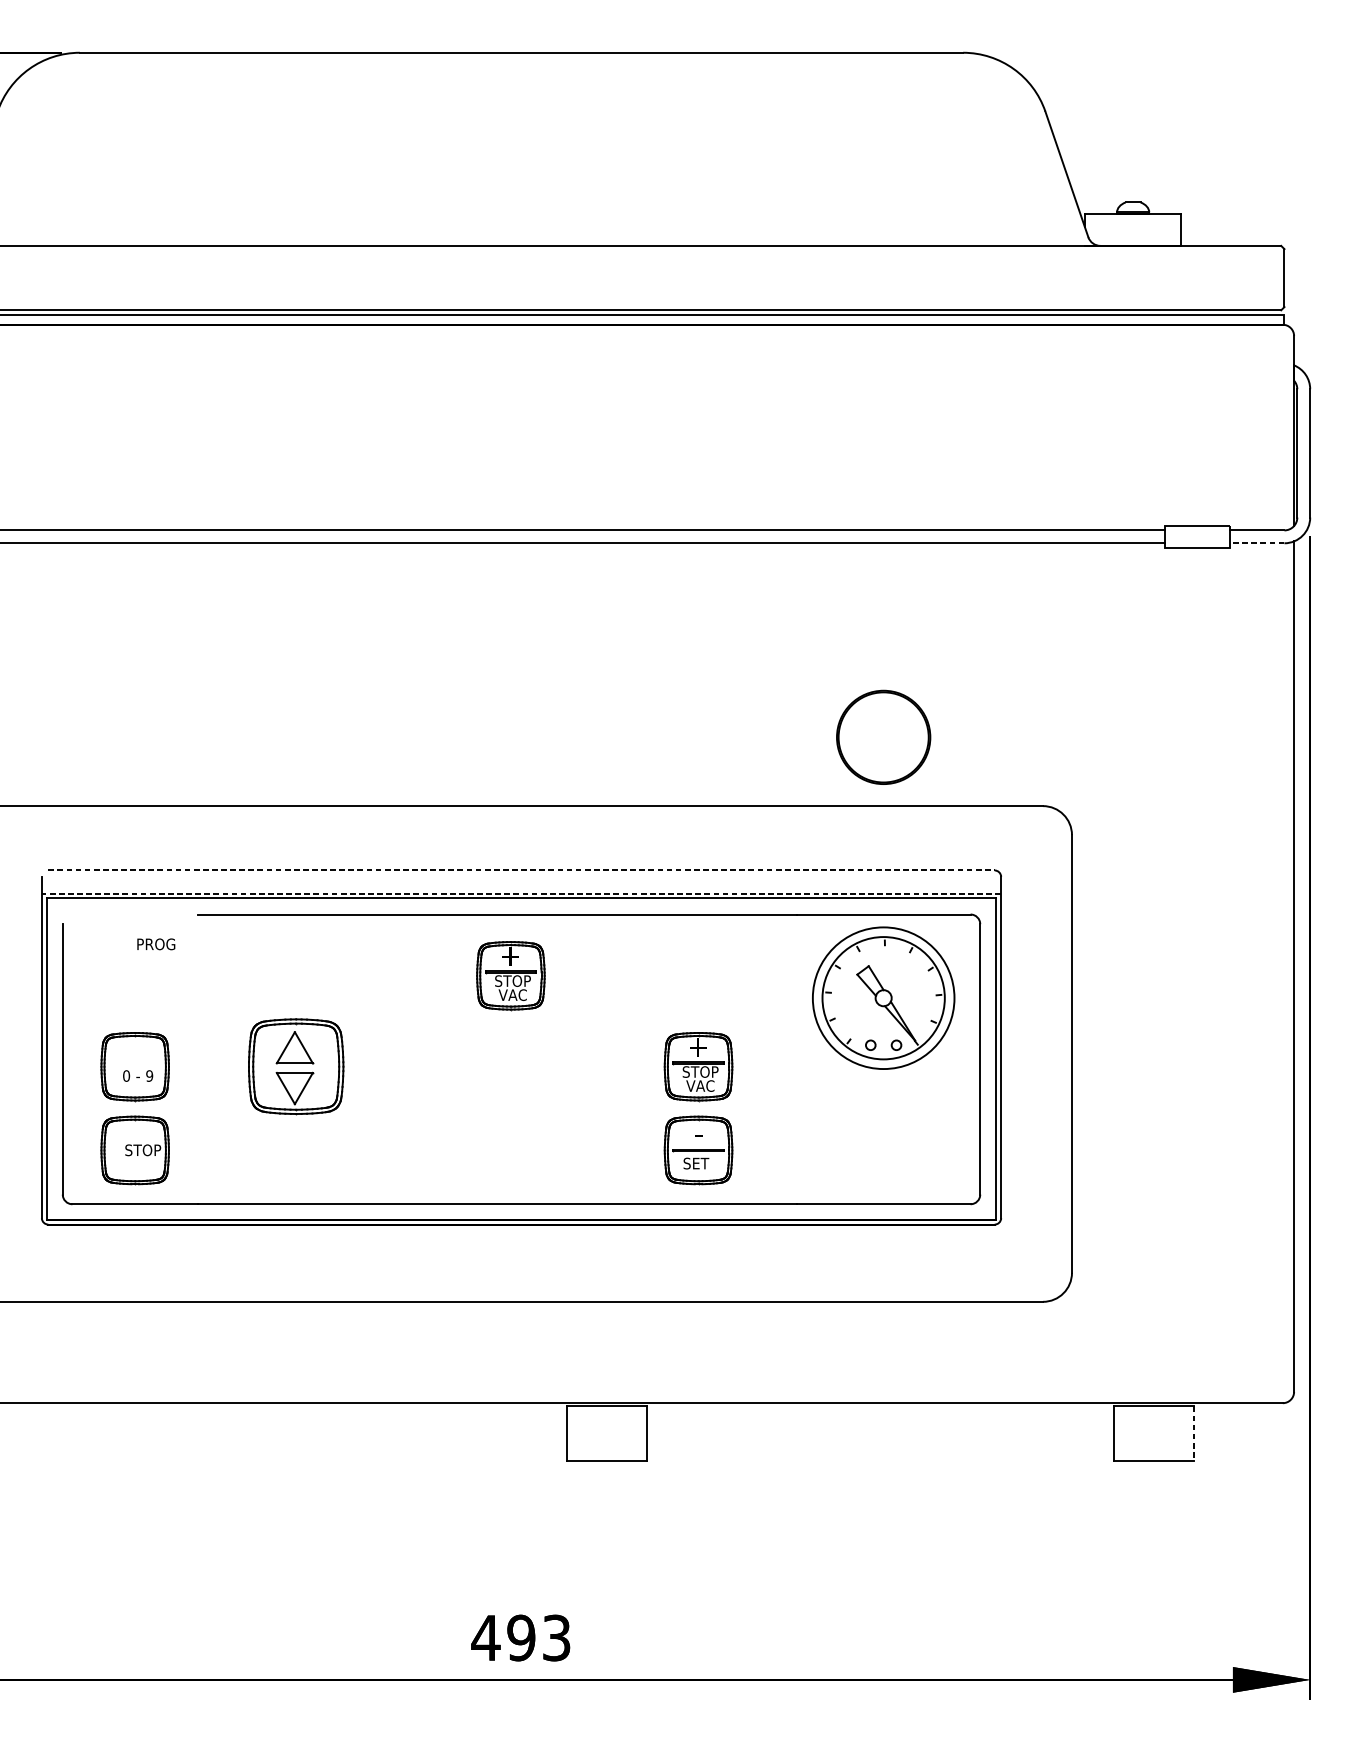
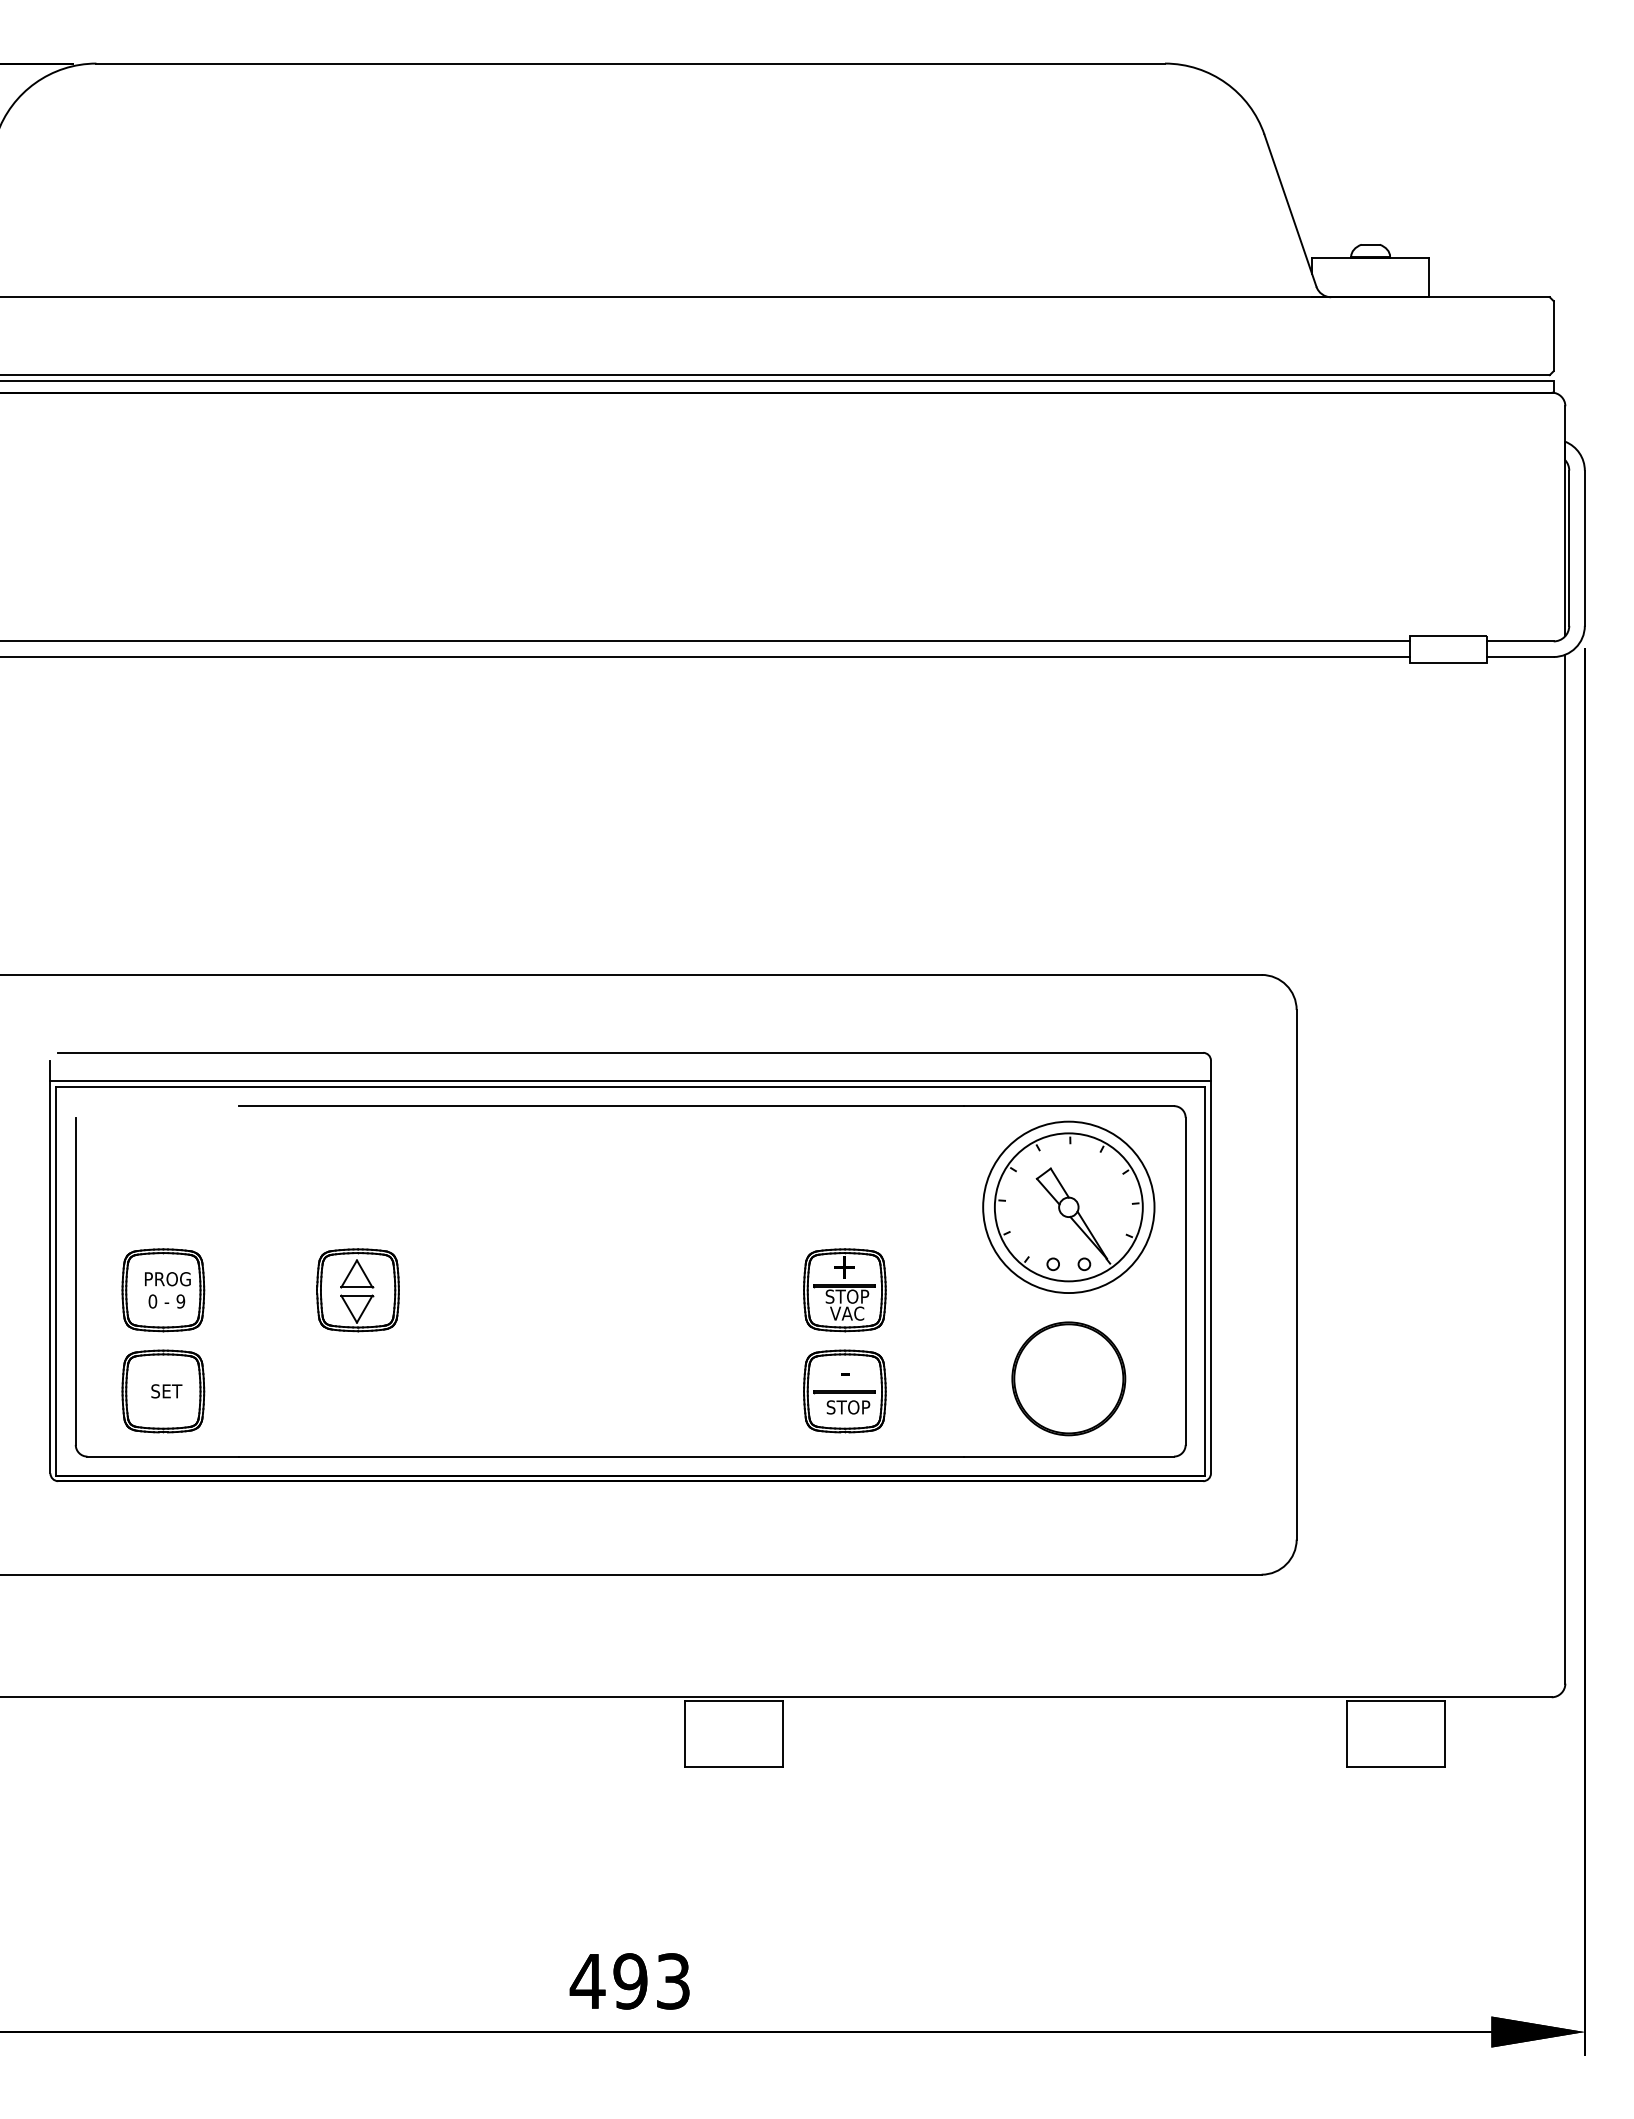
line: (1257, 543) -> (1520, 657), dashed -> solid
part: (883, 737) -> (1068, 1378), moved
line: (522, 870) -> (631, 1052), dashed -> solid
line: (521, 894) -> (630, 1081), dashed -> solid
text: (155, 944) -> (167, 1279), moved
part: (510, 976) -> (617, 1180), removed
part: (295, 1066) -> (357, 1290), size x0.71
text: (146, 1150) -> (177, 1391), STOP -> SET
text: (705, 1163) -> (853, 1407), SET -> STOP
line: (1194, 1433) -> (1444, 1734), dashed -> solid

